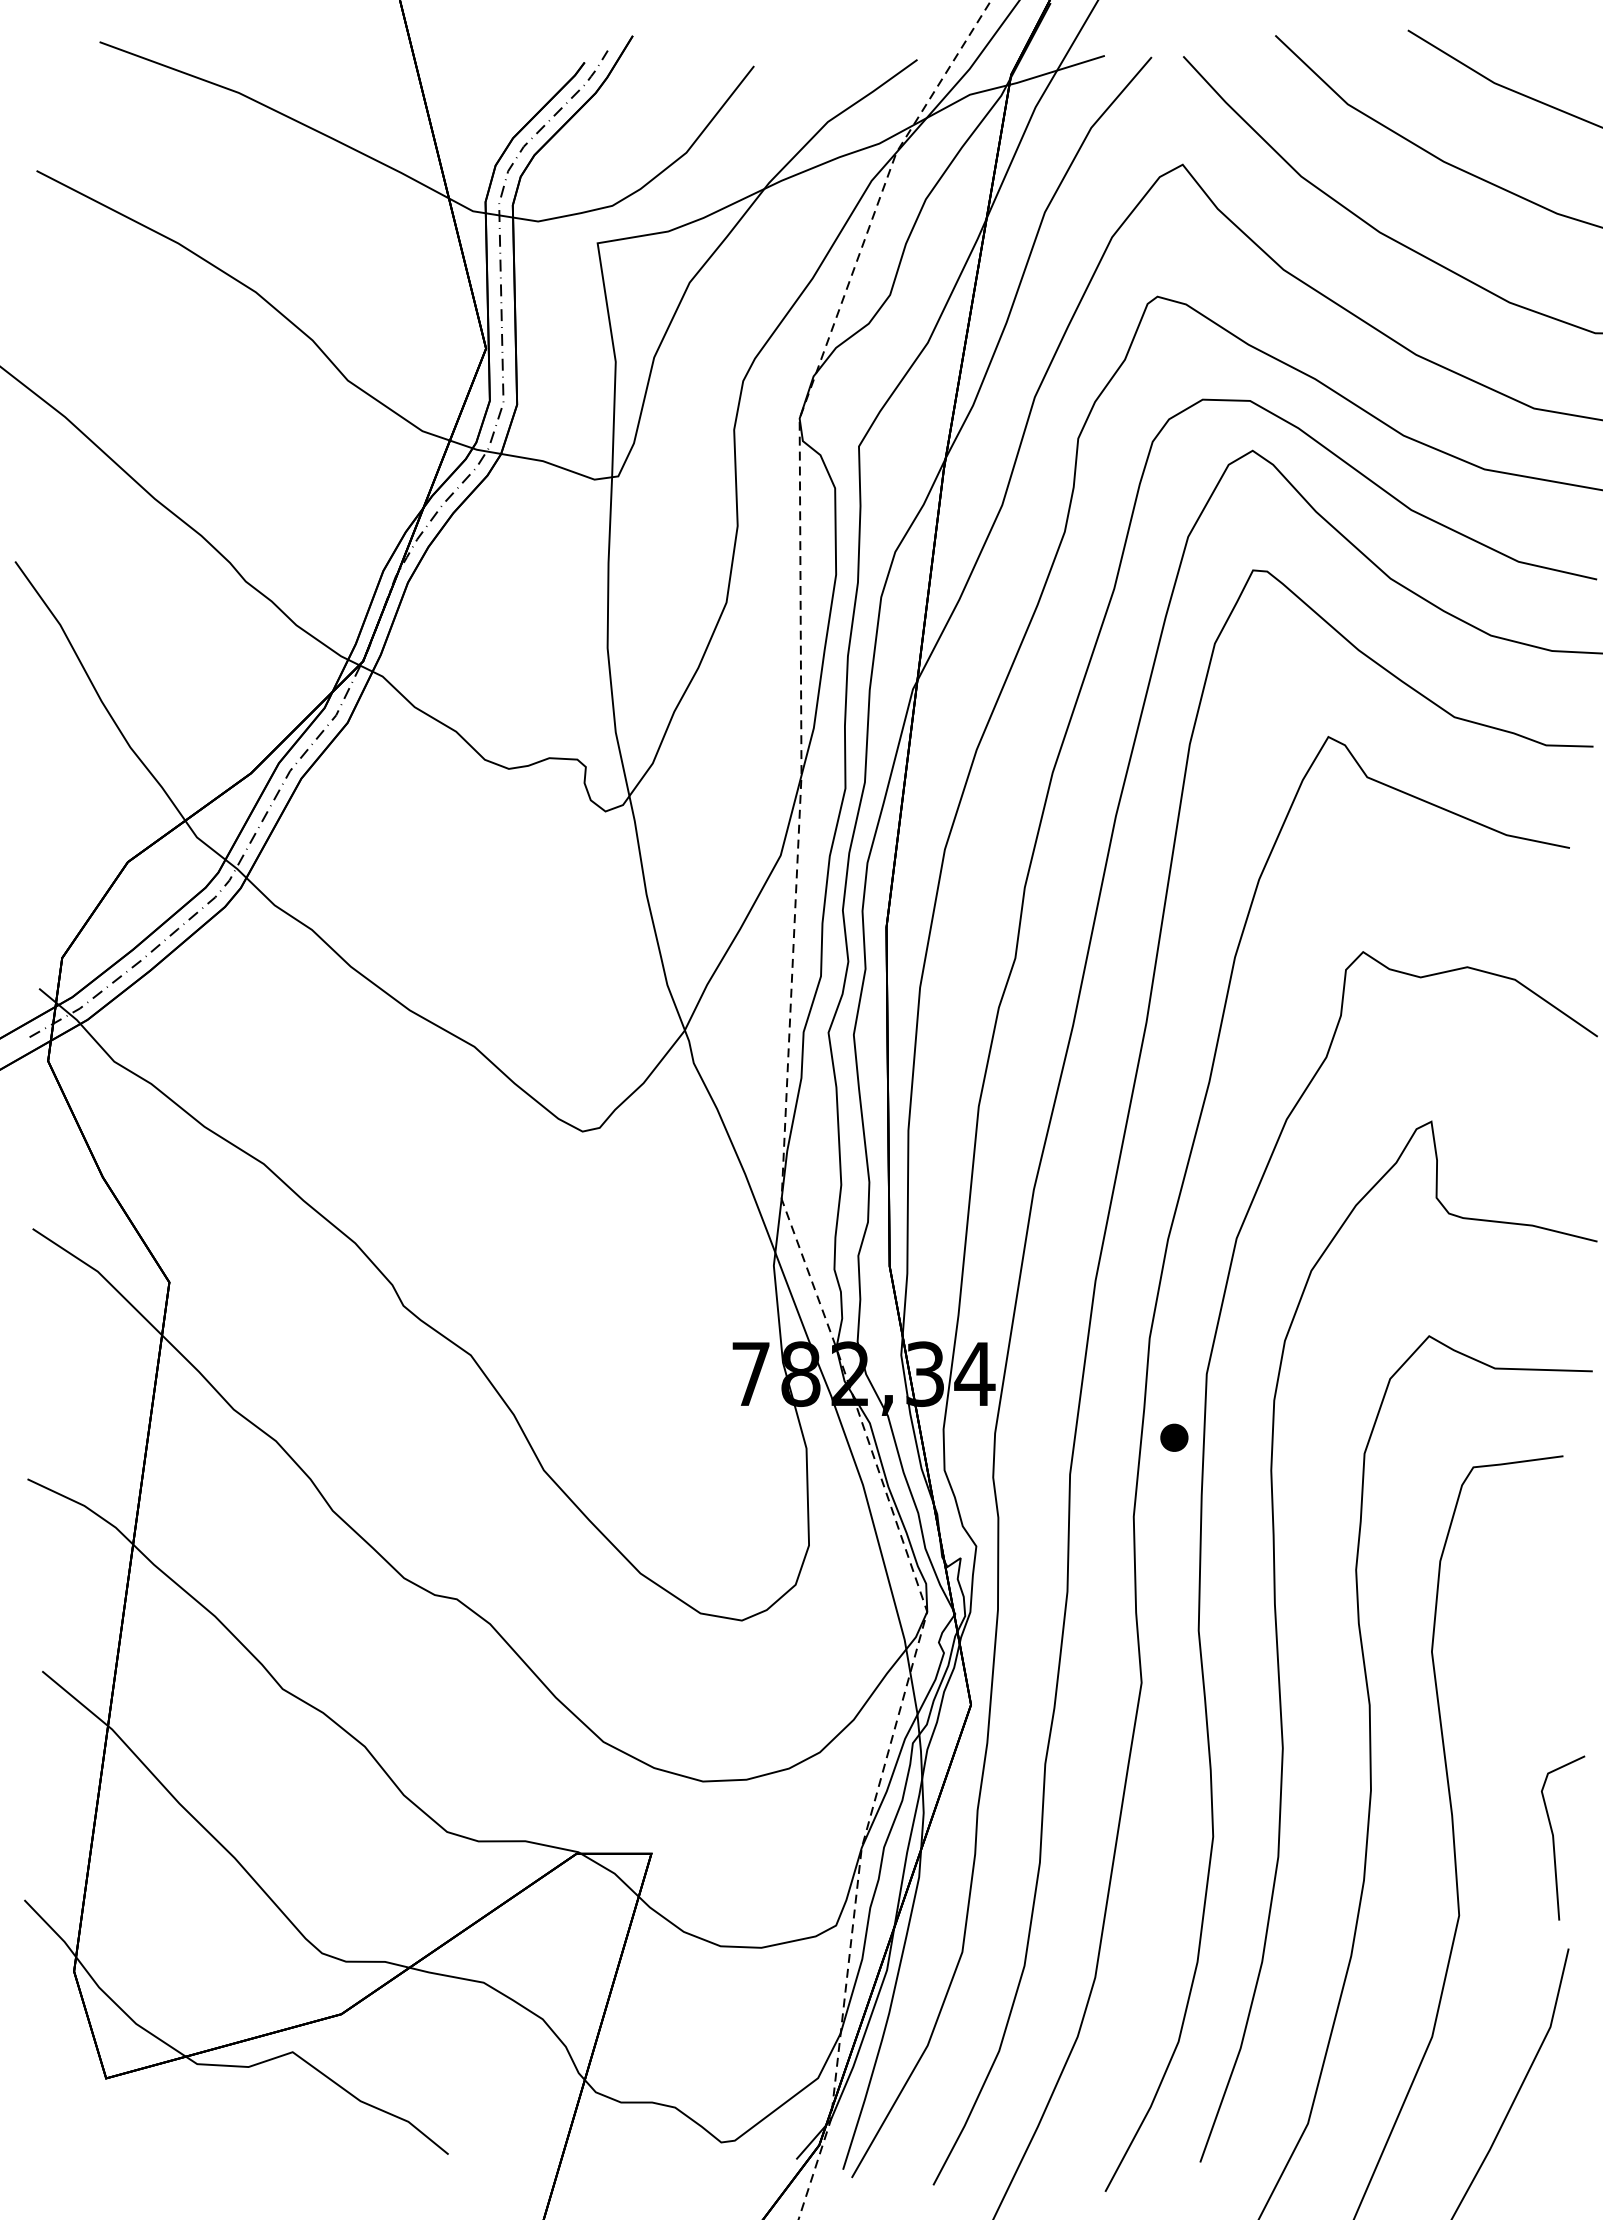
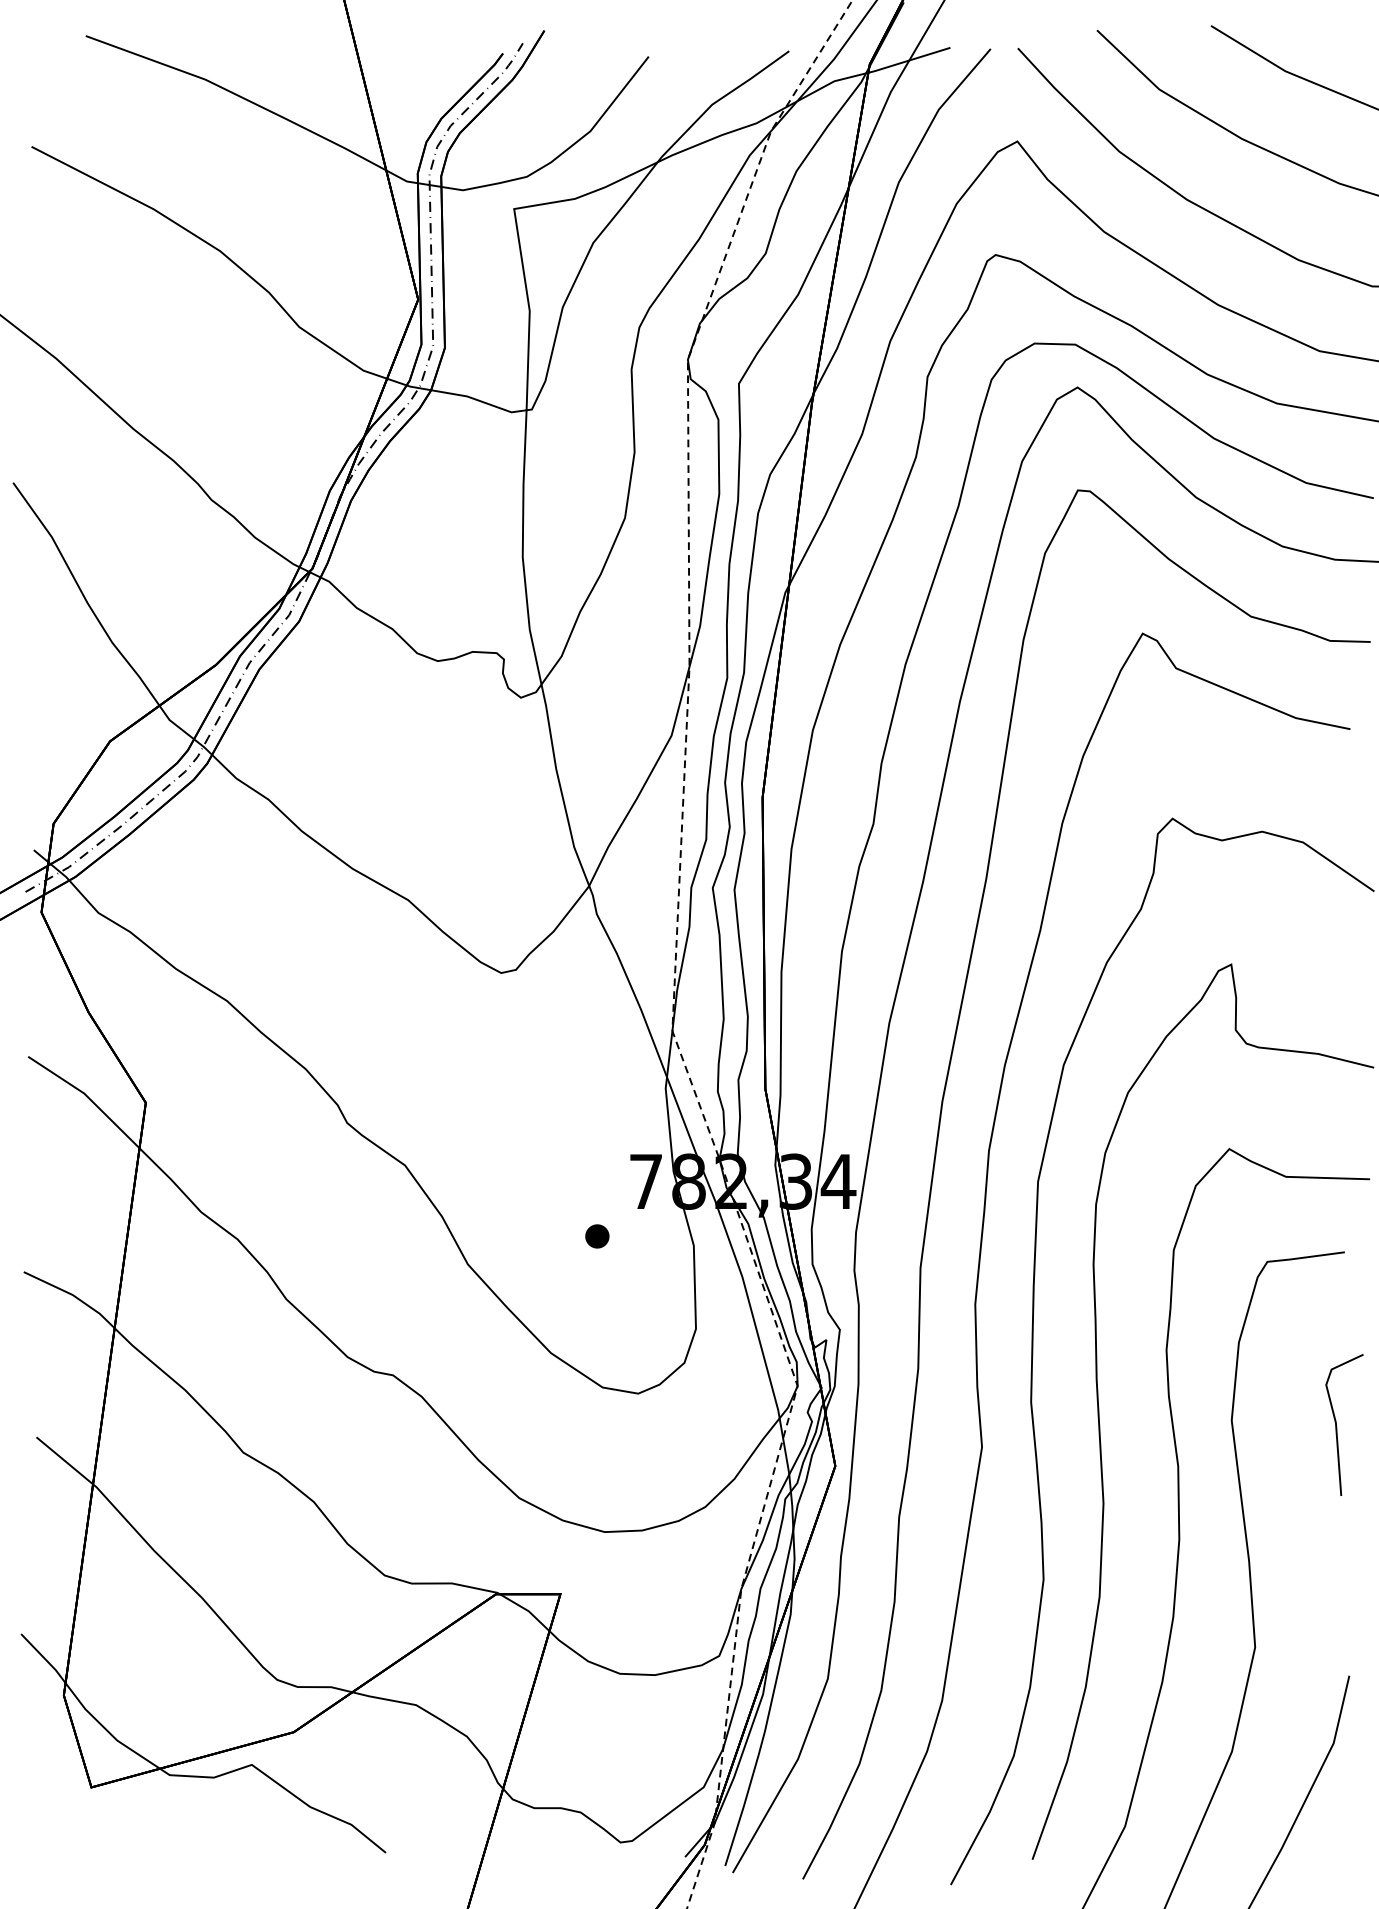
part: (1174, 1437) -> (597, 1236), moved
line: (1554, 1837) -> (1337, 1424), moved

